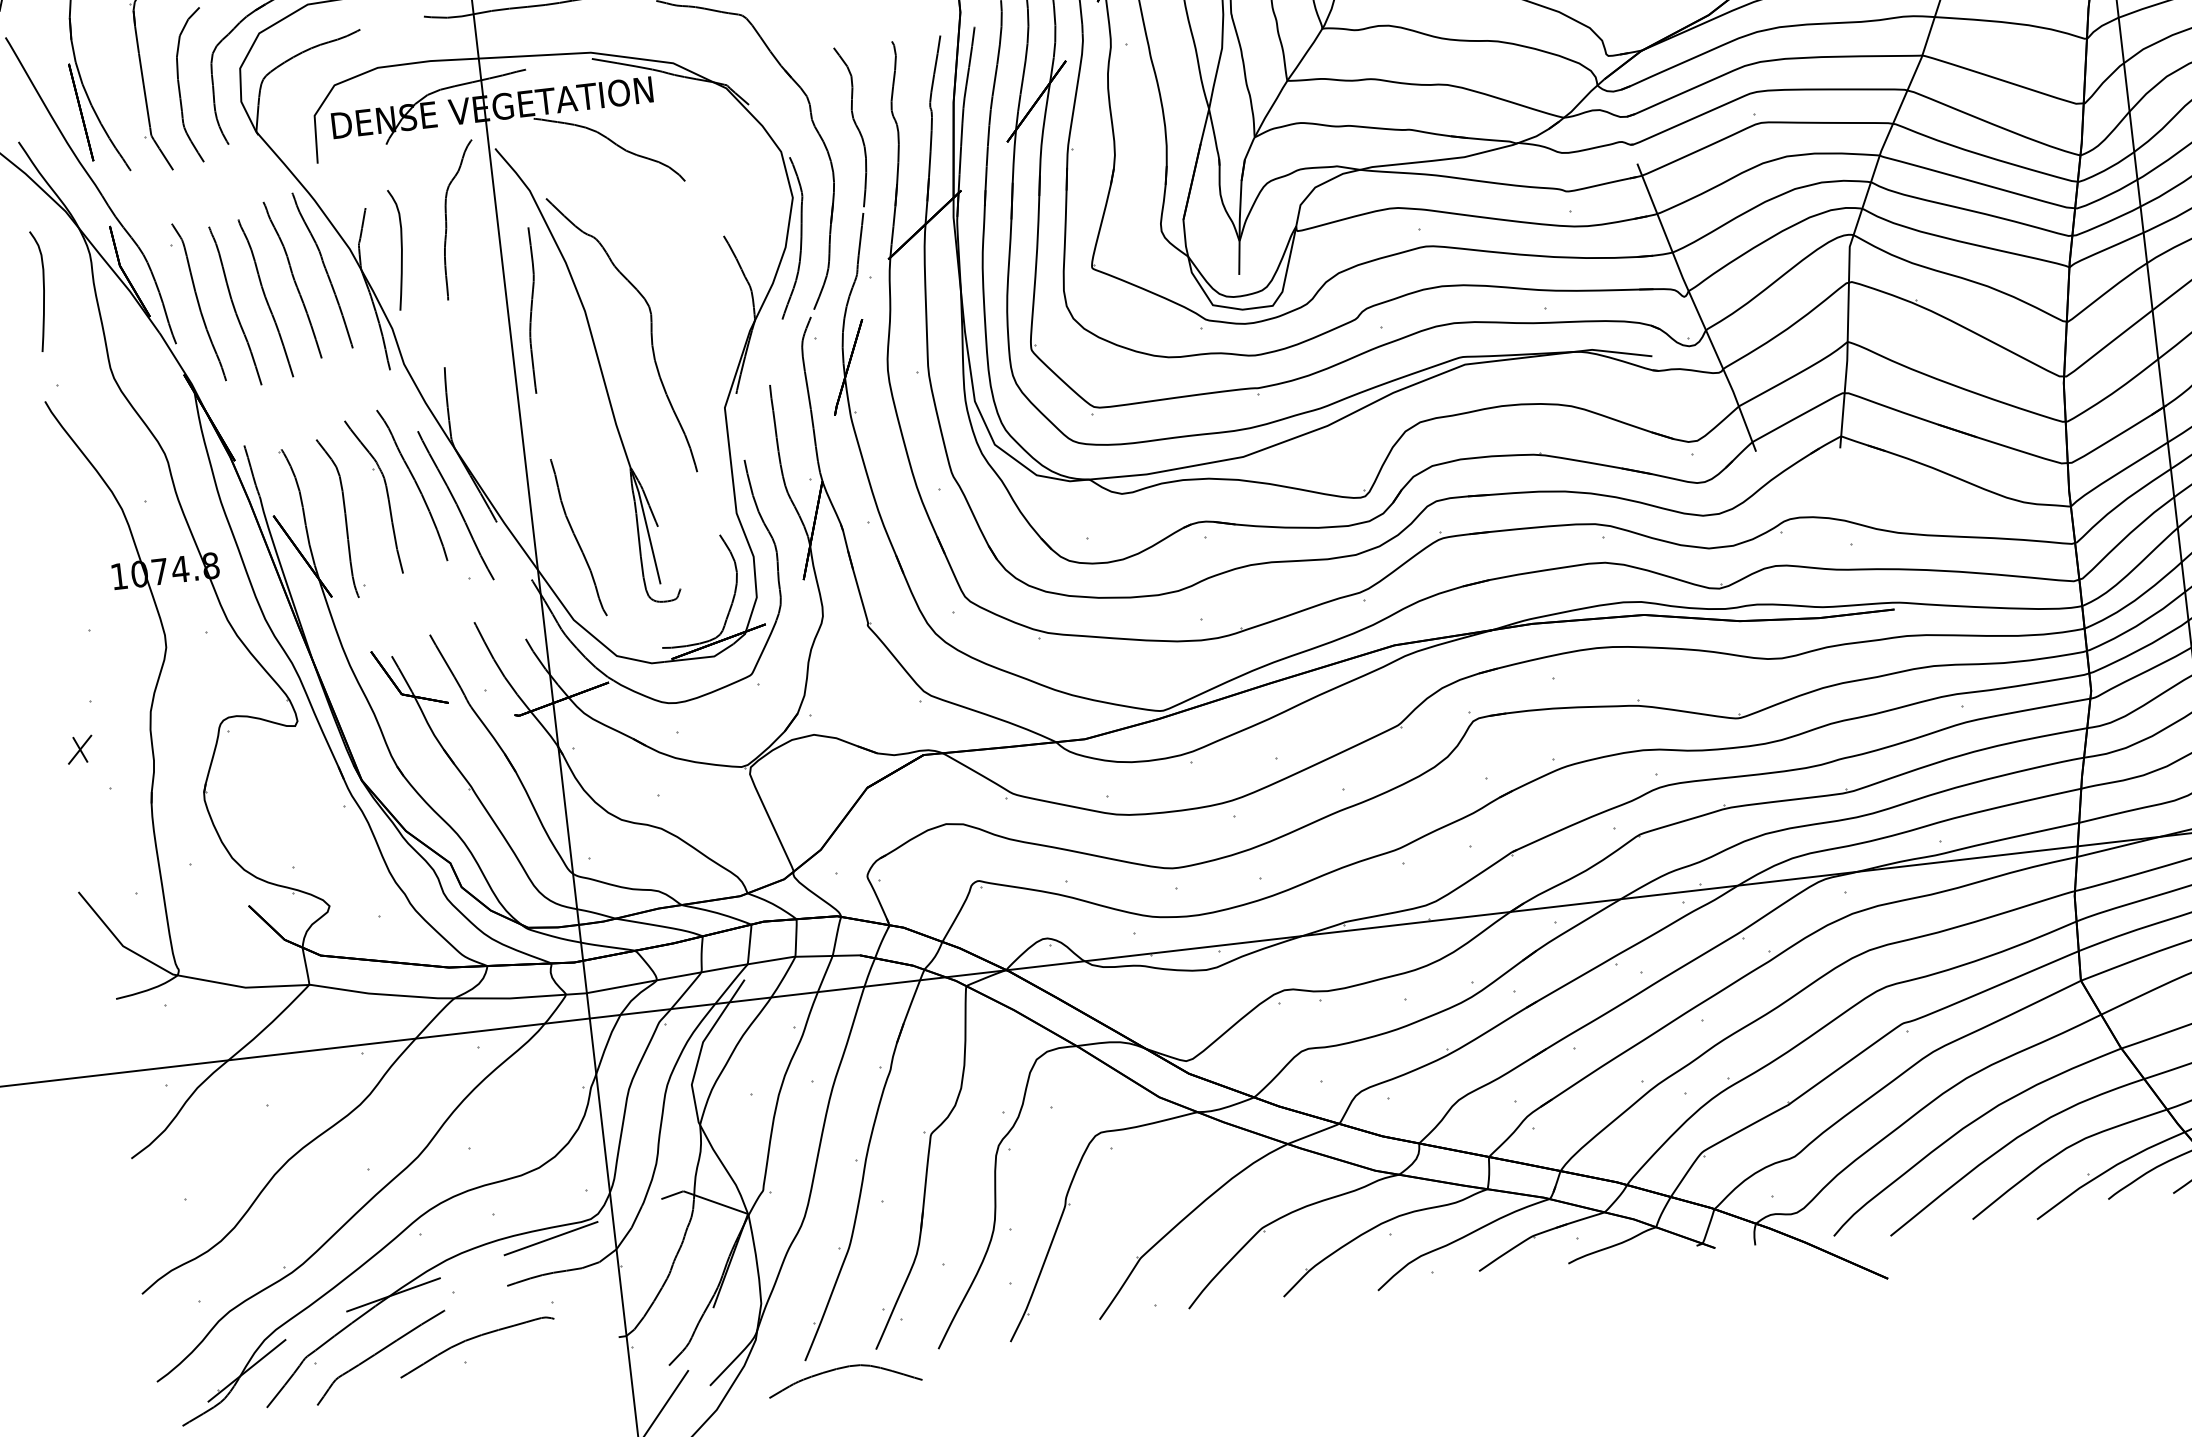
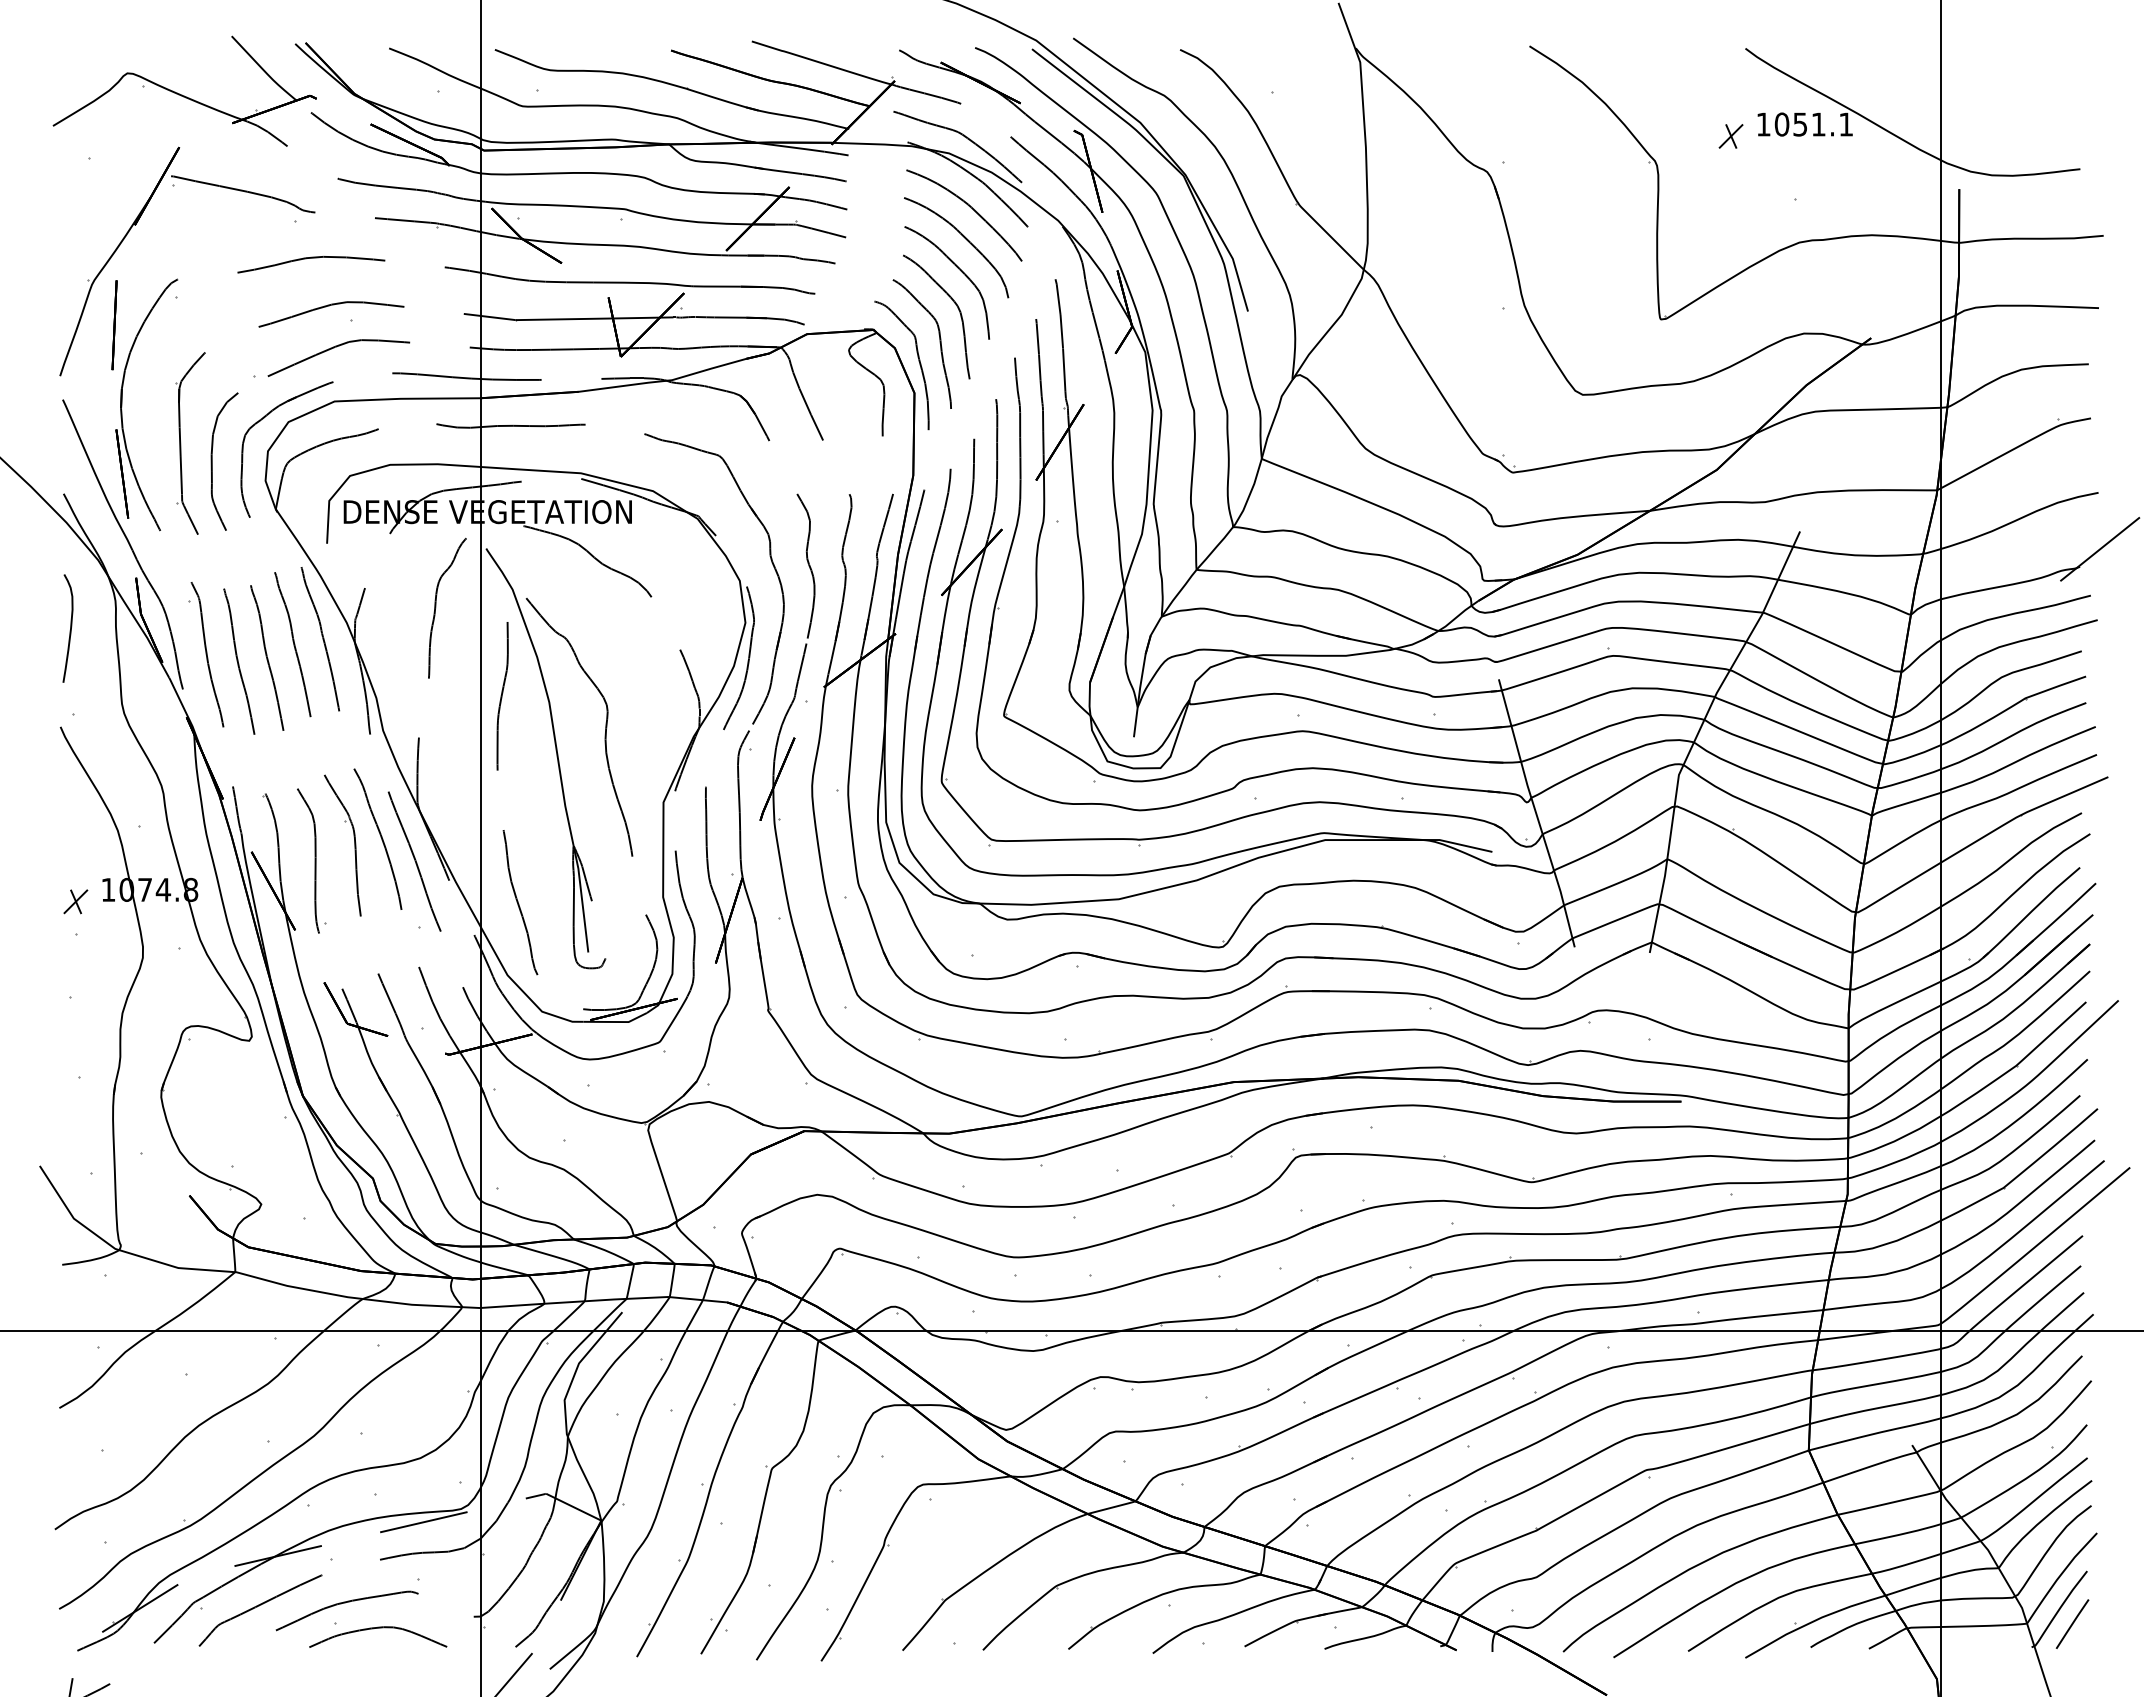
curve: (400, 251) -> (391, 630), removed
part: (79, 749) -> (75, 901), moved
curve: (843, 1368) -> (378, 1628), moved

